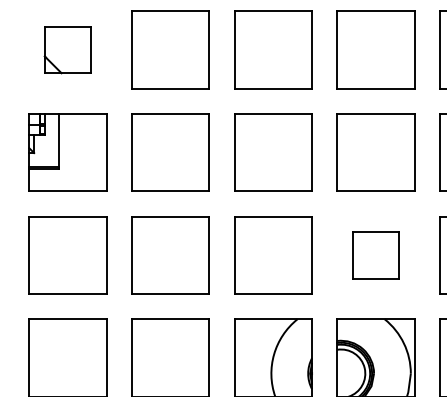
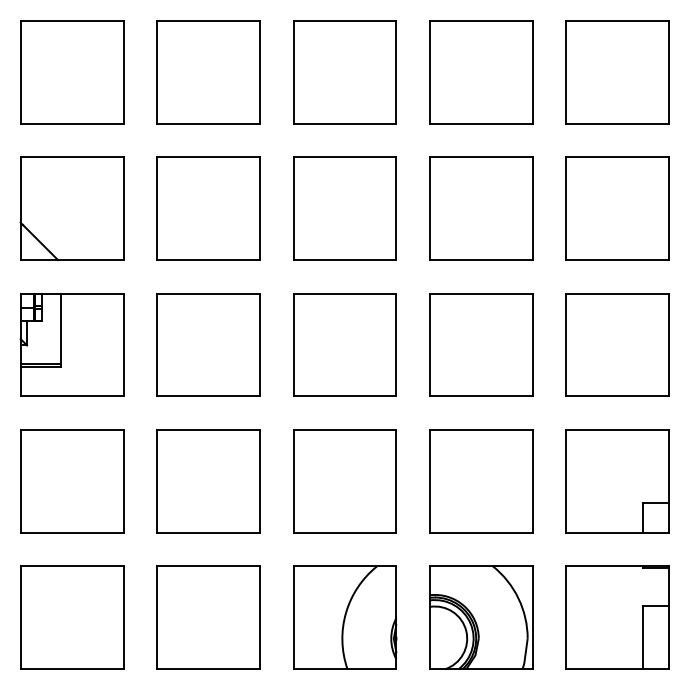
part: (67, 49) -> (71, 208), size x1.67
part: (376, 255) -> (481, 481), size x1.67

